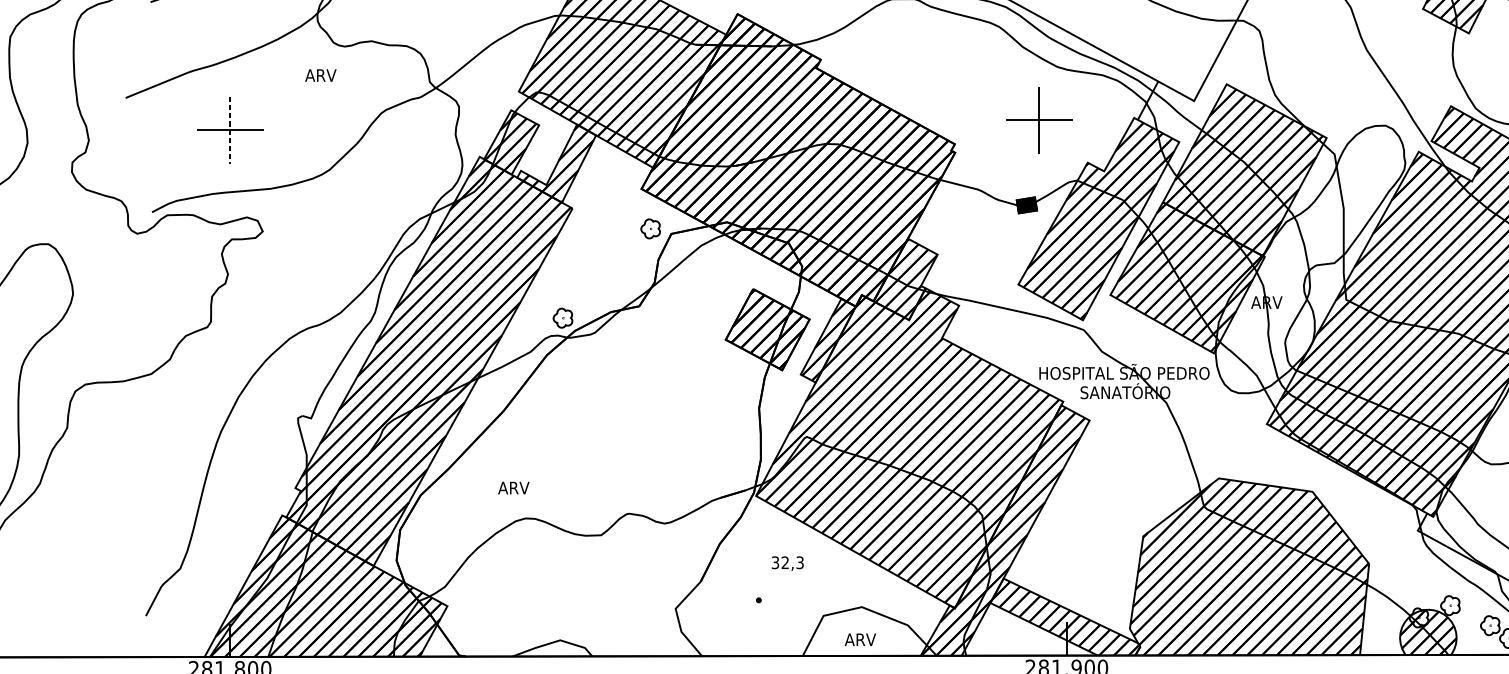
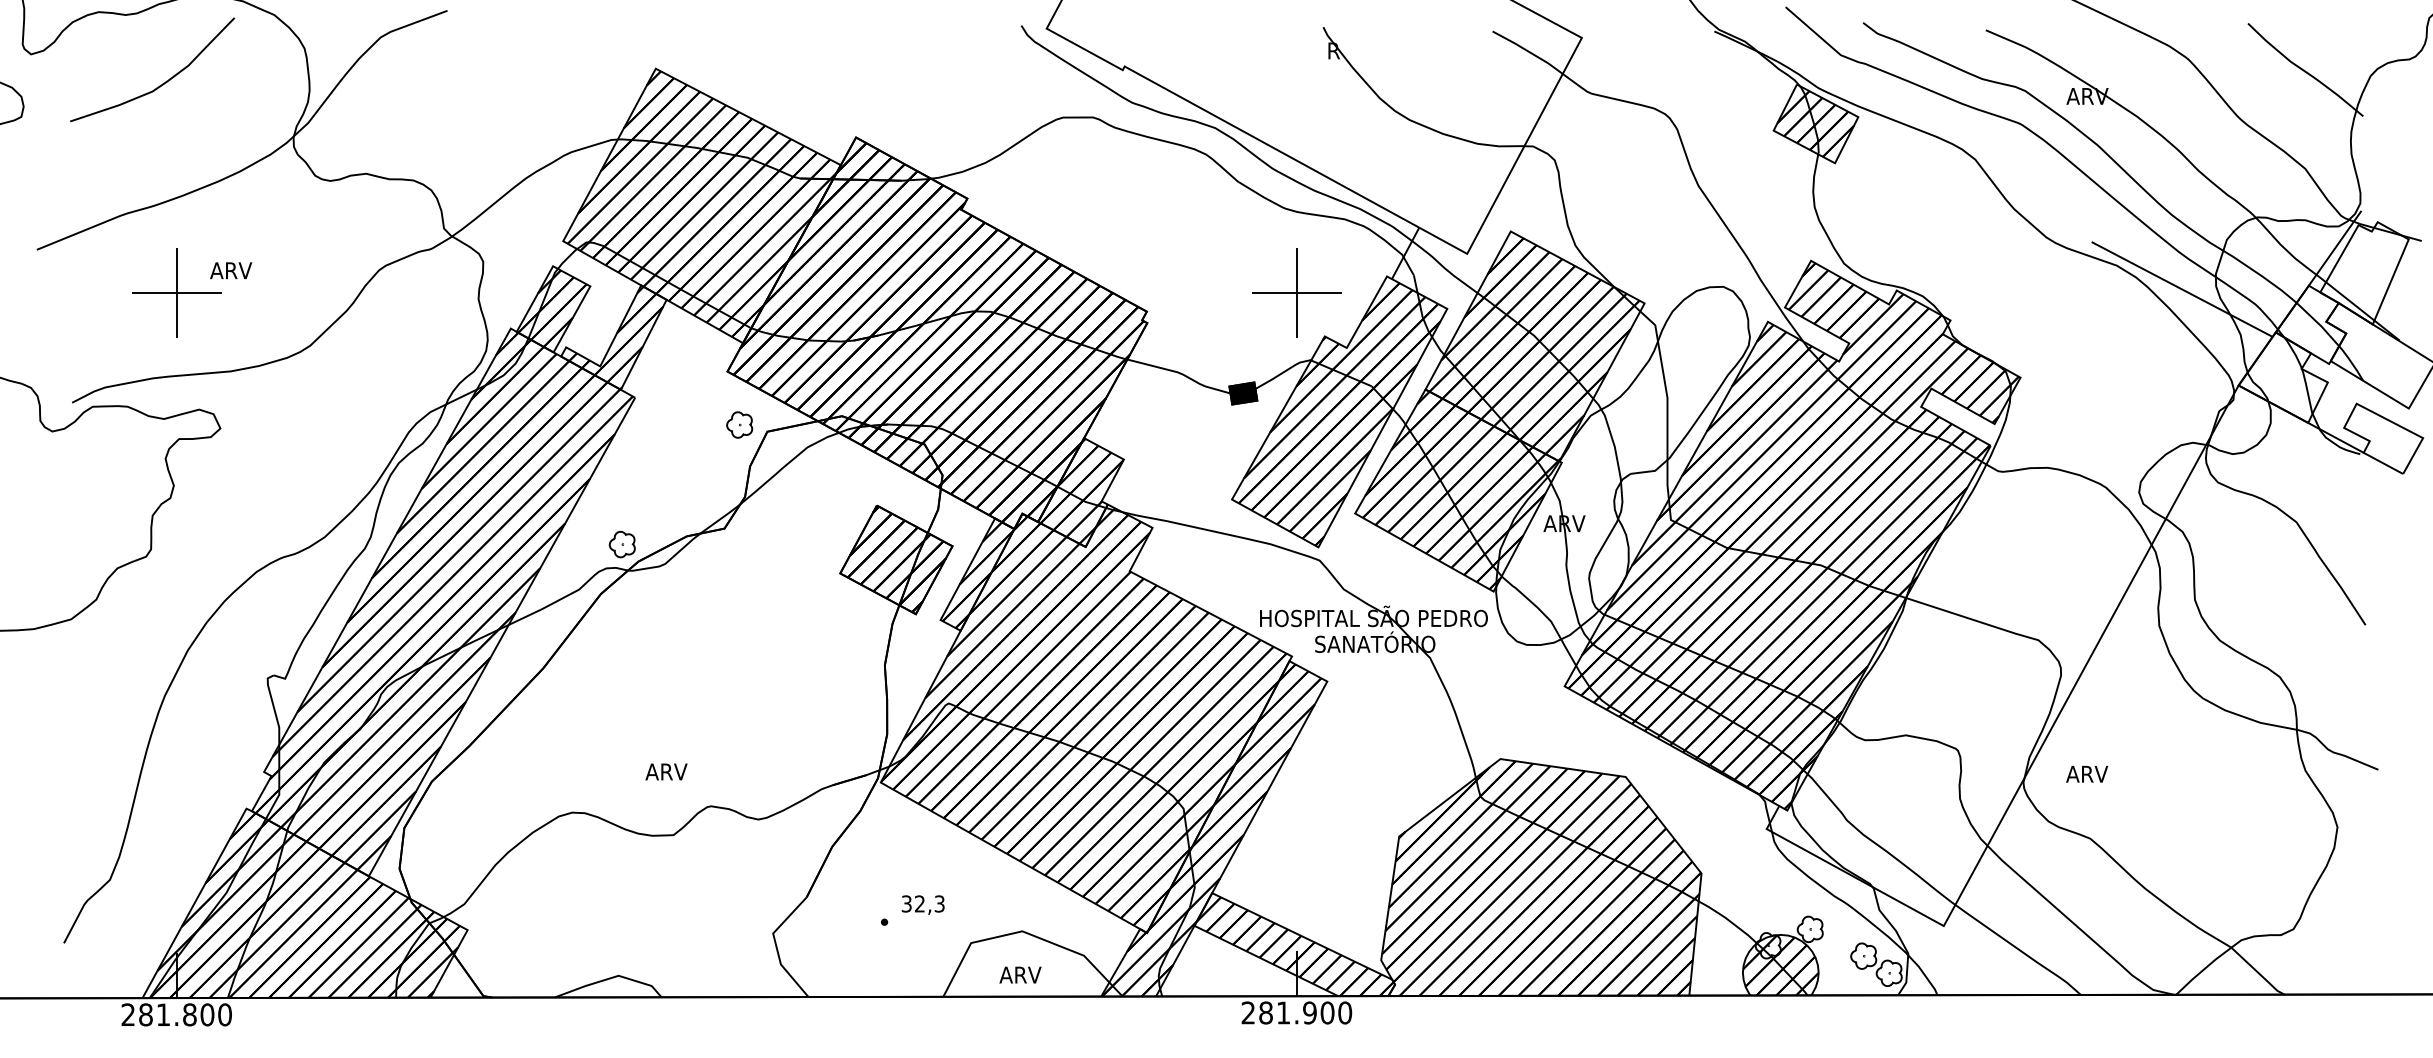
text: (321, 75) -> (231, 270), moved
part: (1038, 120) -> (1296, 292), moved
line: (229, 129) -> (176, 292), dashed -> solid
text: (513, 487) -> (666, 771), moved
text: (787, 563) -> (922, 904), moved

